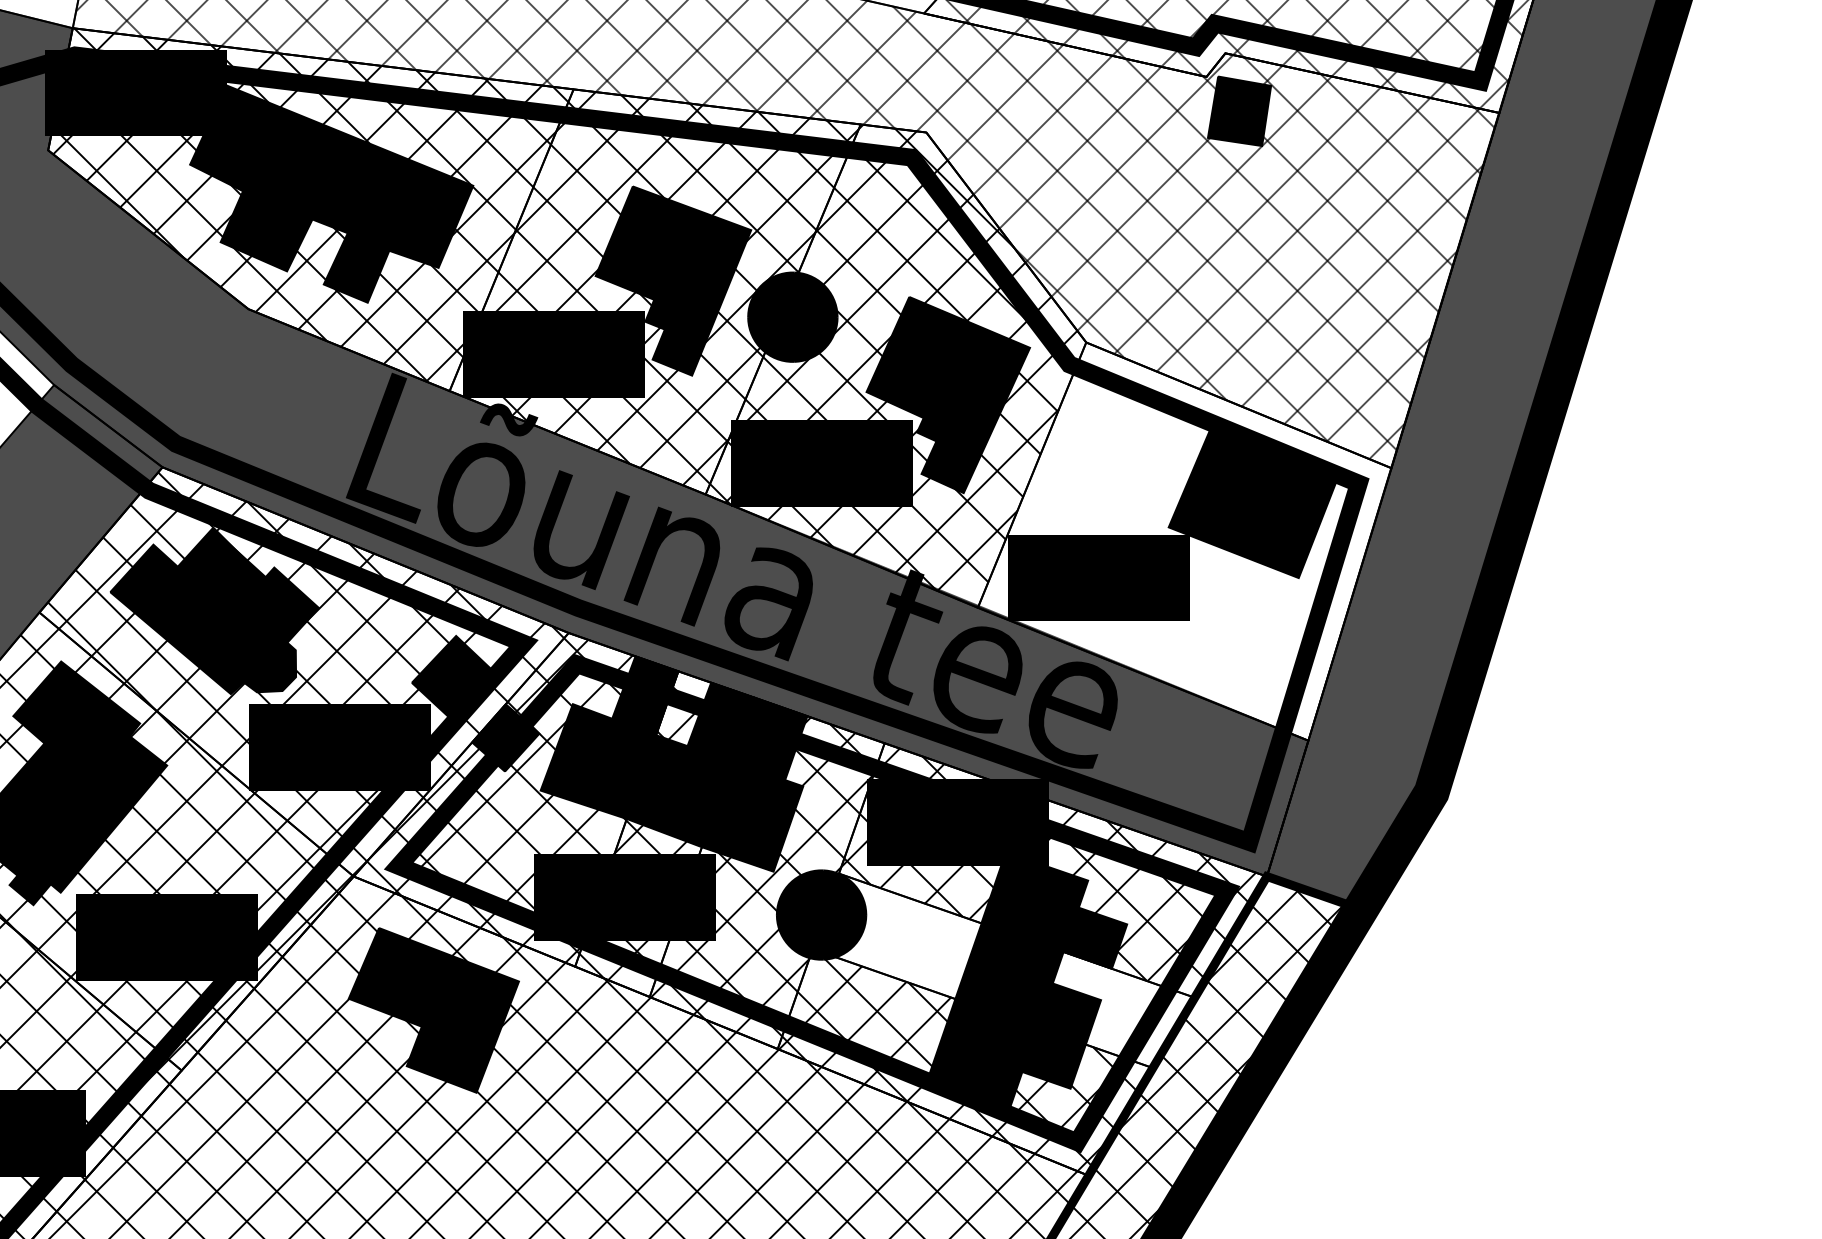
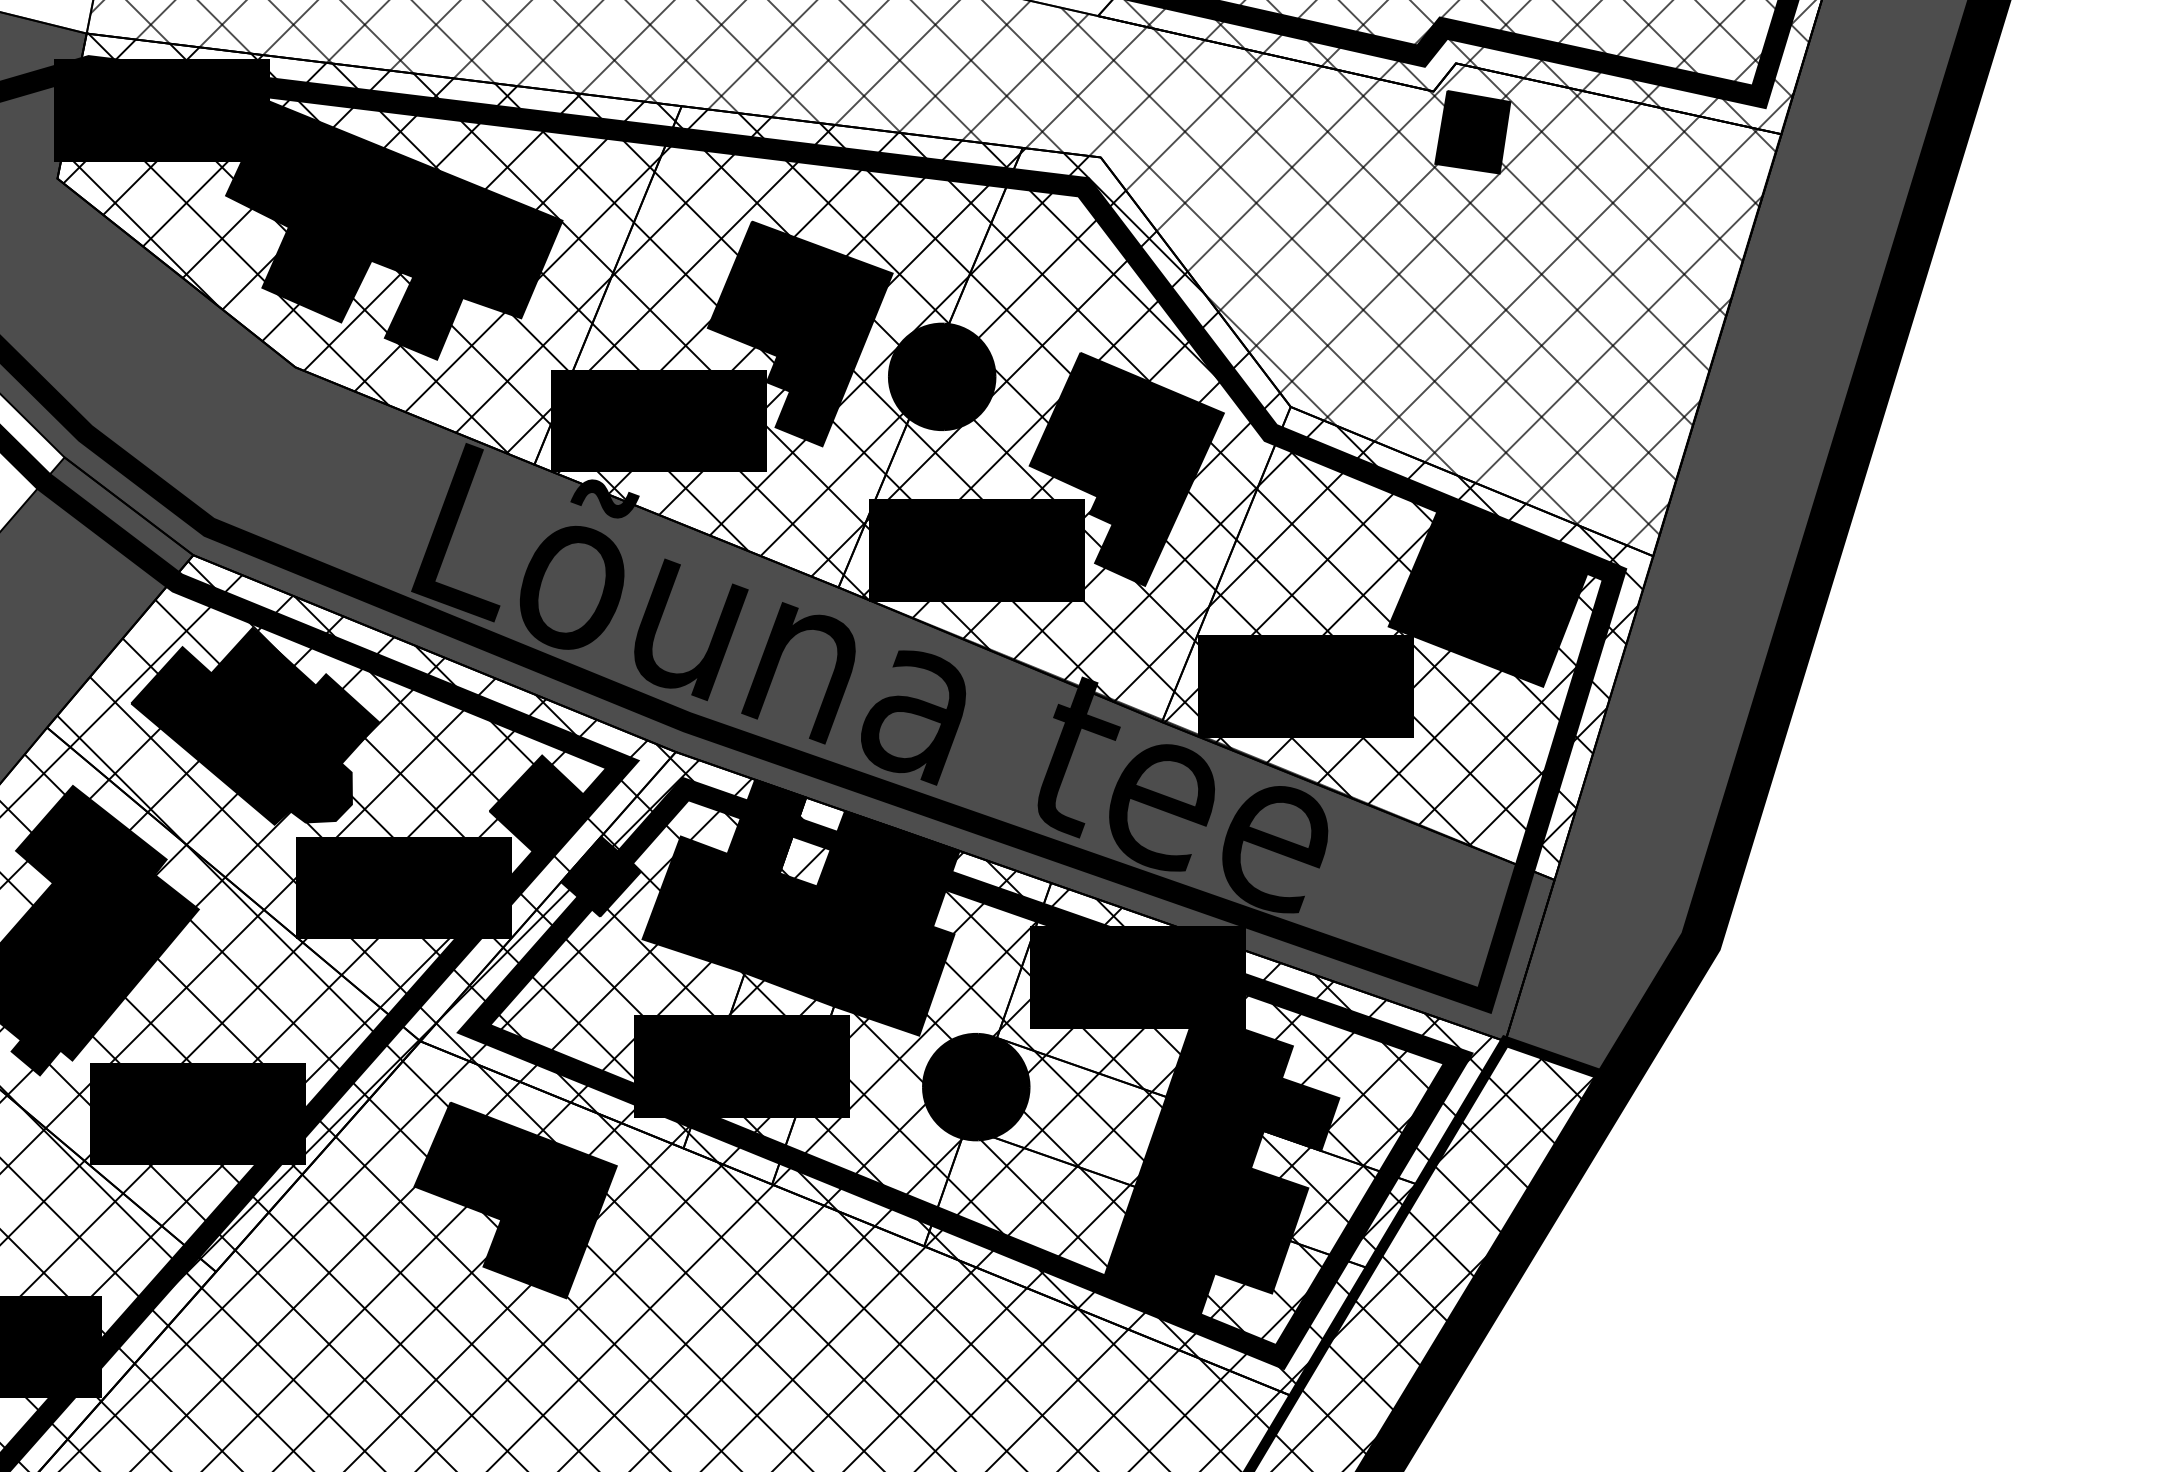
hatch: (1180, 541) -> (1402, 643), added
hatch: (1002, 971) -> (1191, 1154), added

